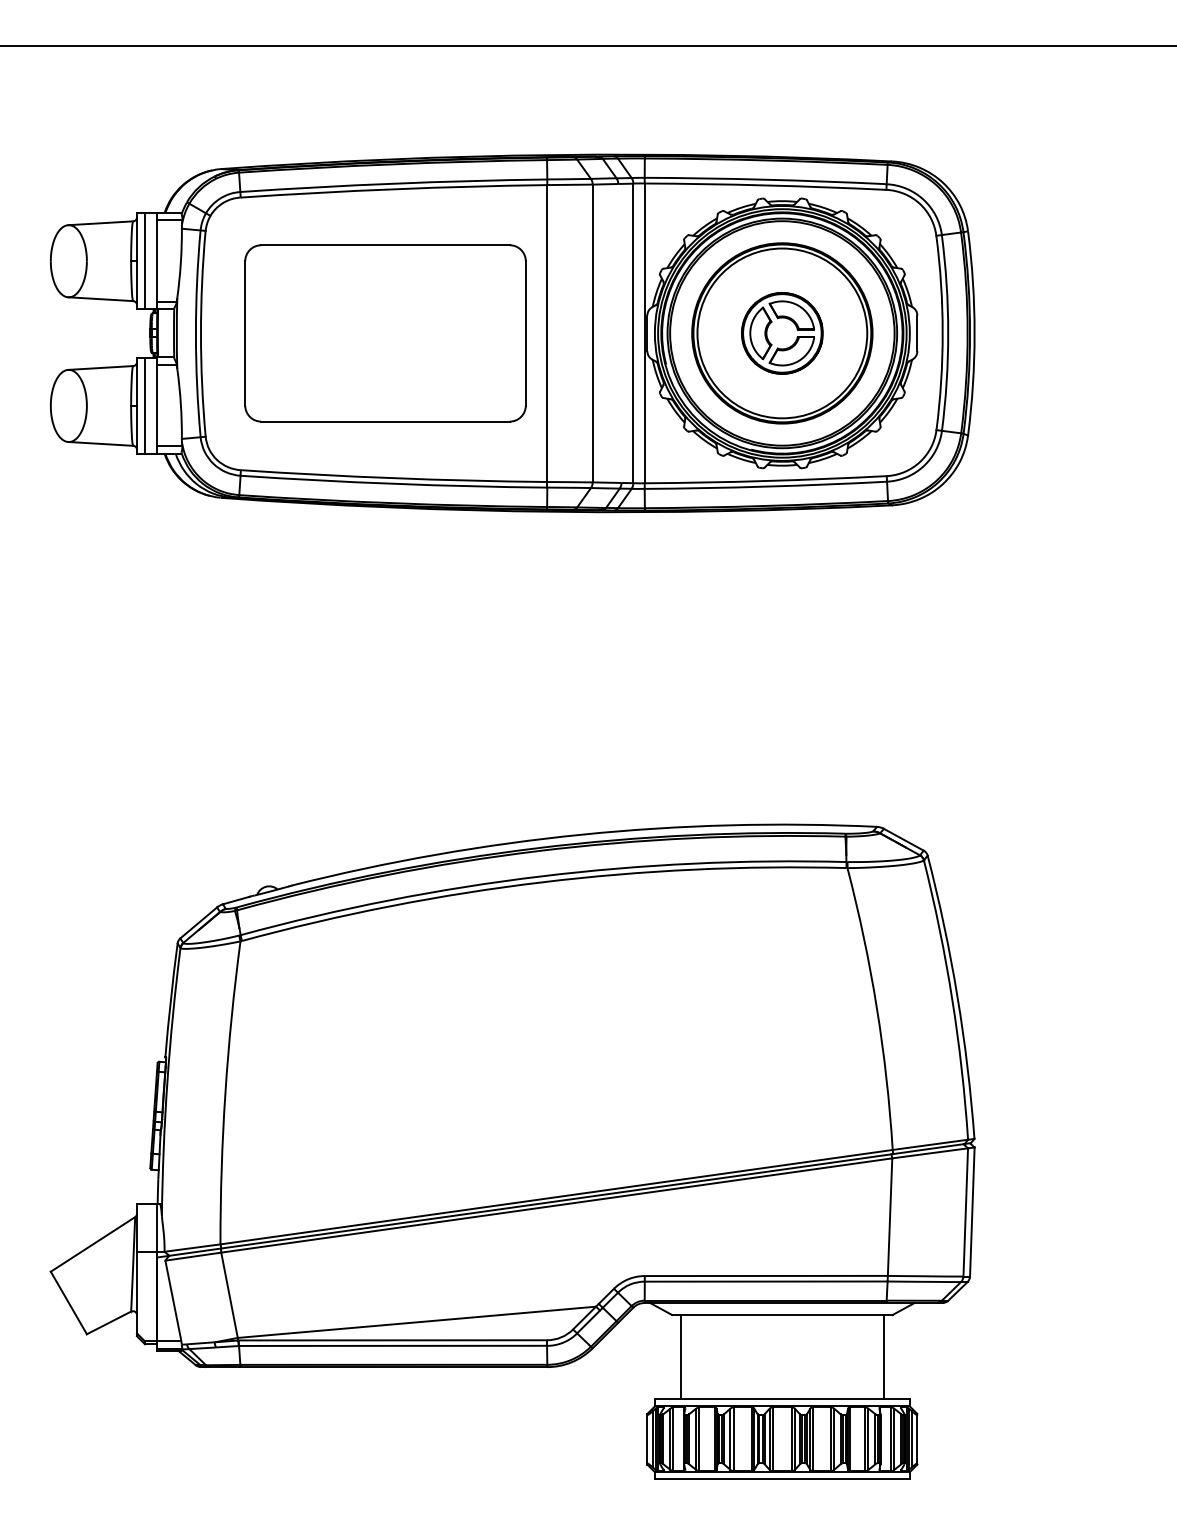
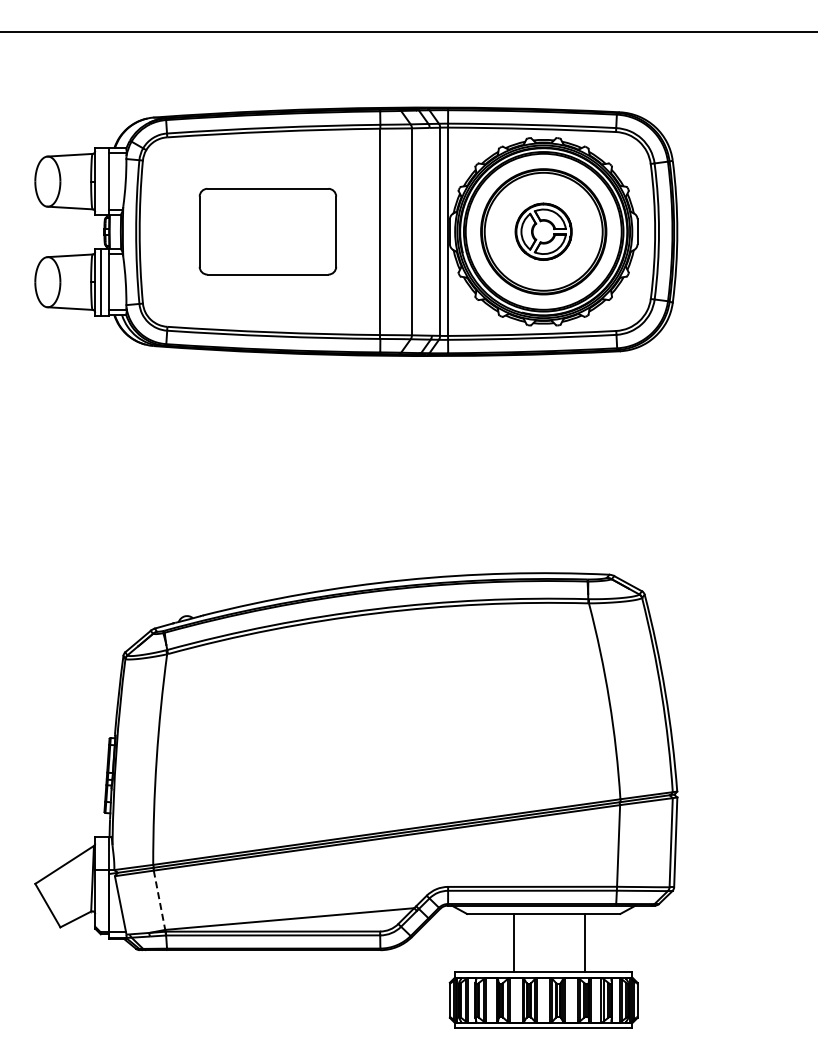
line: (144, 261) -> (100, 181), removed
part: (384, 332) -> (267, 231), size x0.7
line: (229, 1295) -> (159, 900), solid -> dashed
line: (681, 1356) -> (514, 942), moved
line: (884, 1356) -> (585, 942), moved

